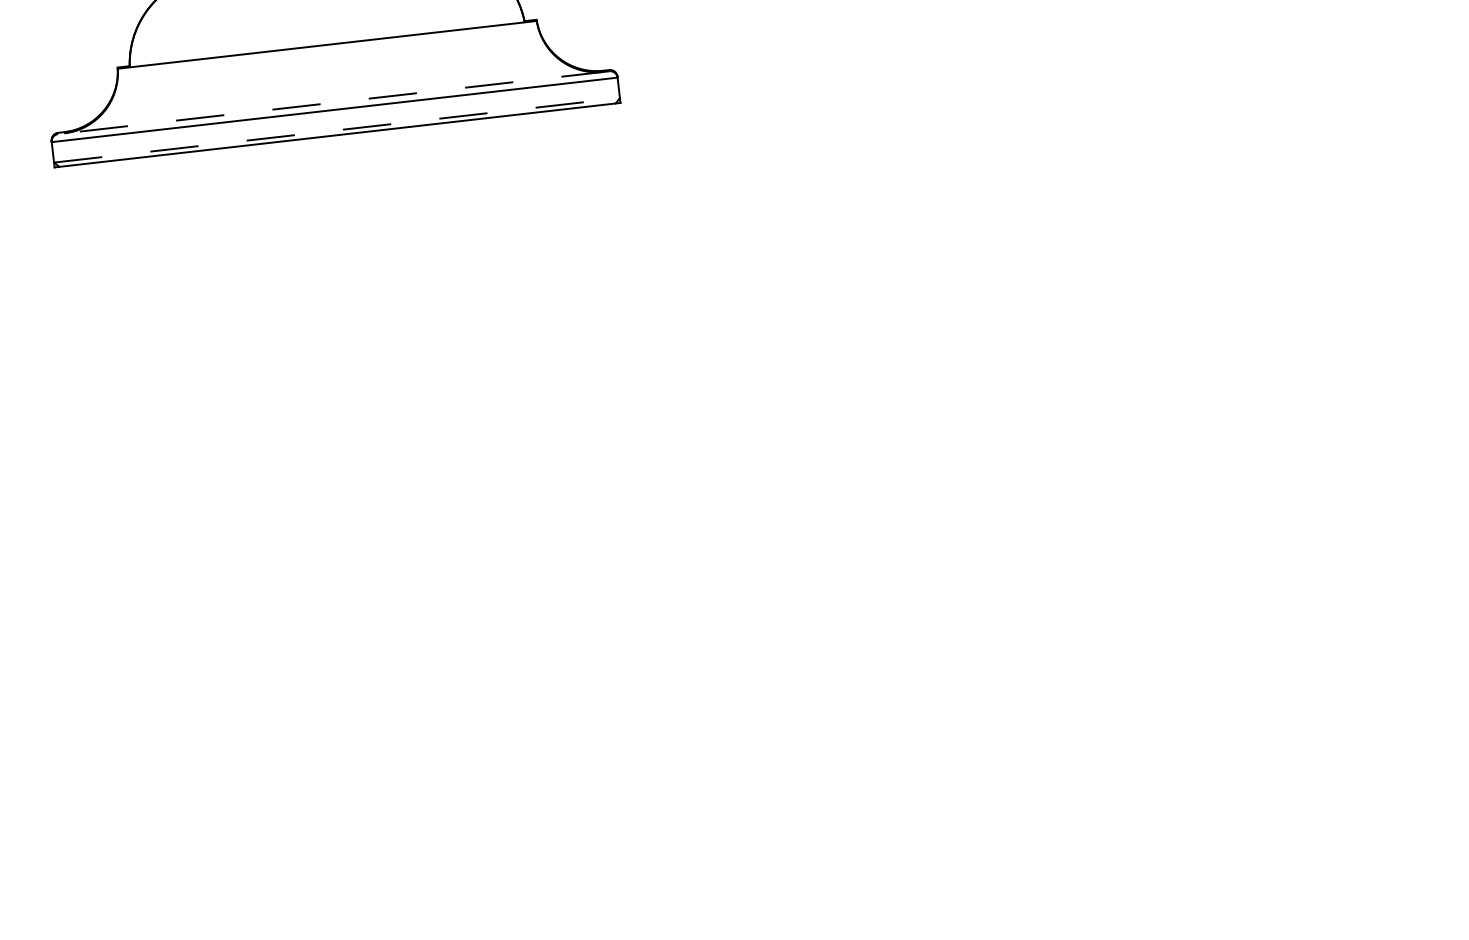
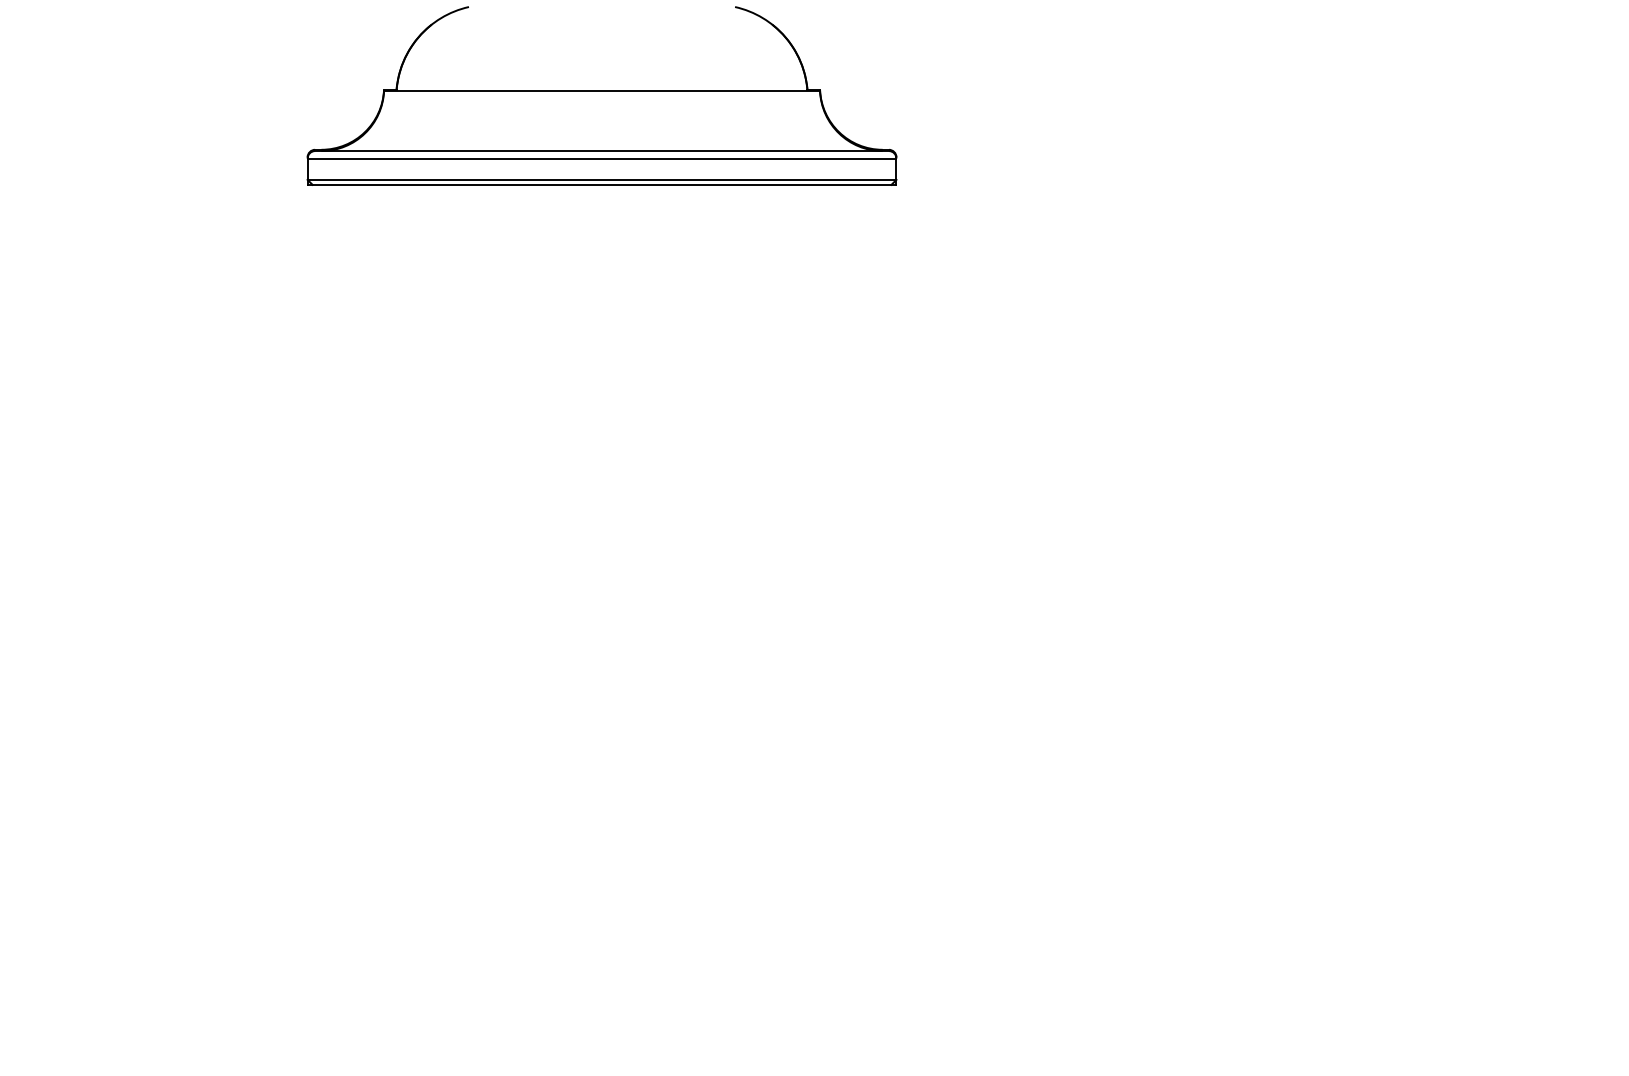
line: (334, 103) -> (602, 151), dashed -> solid
line: (337, 129) -> (602, 179), dashed -> solid

